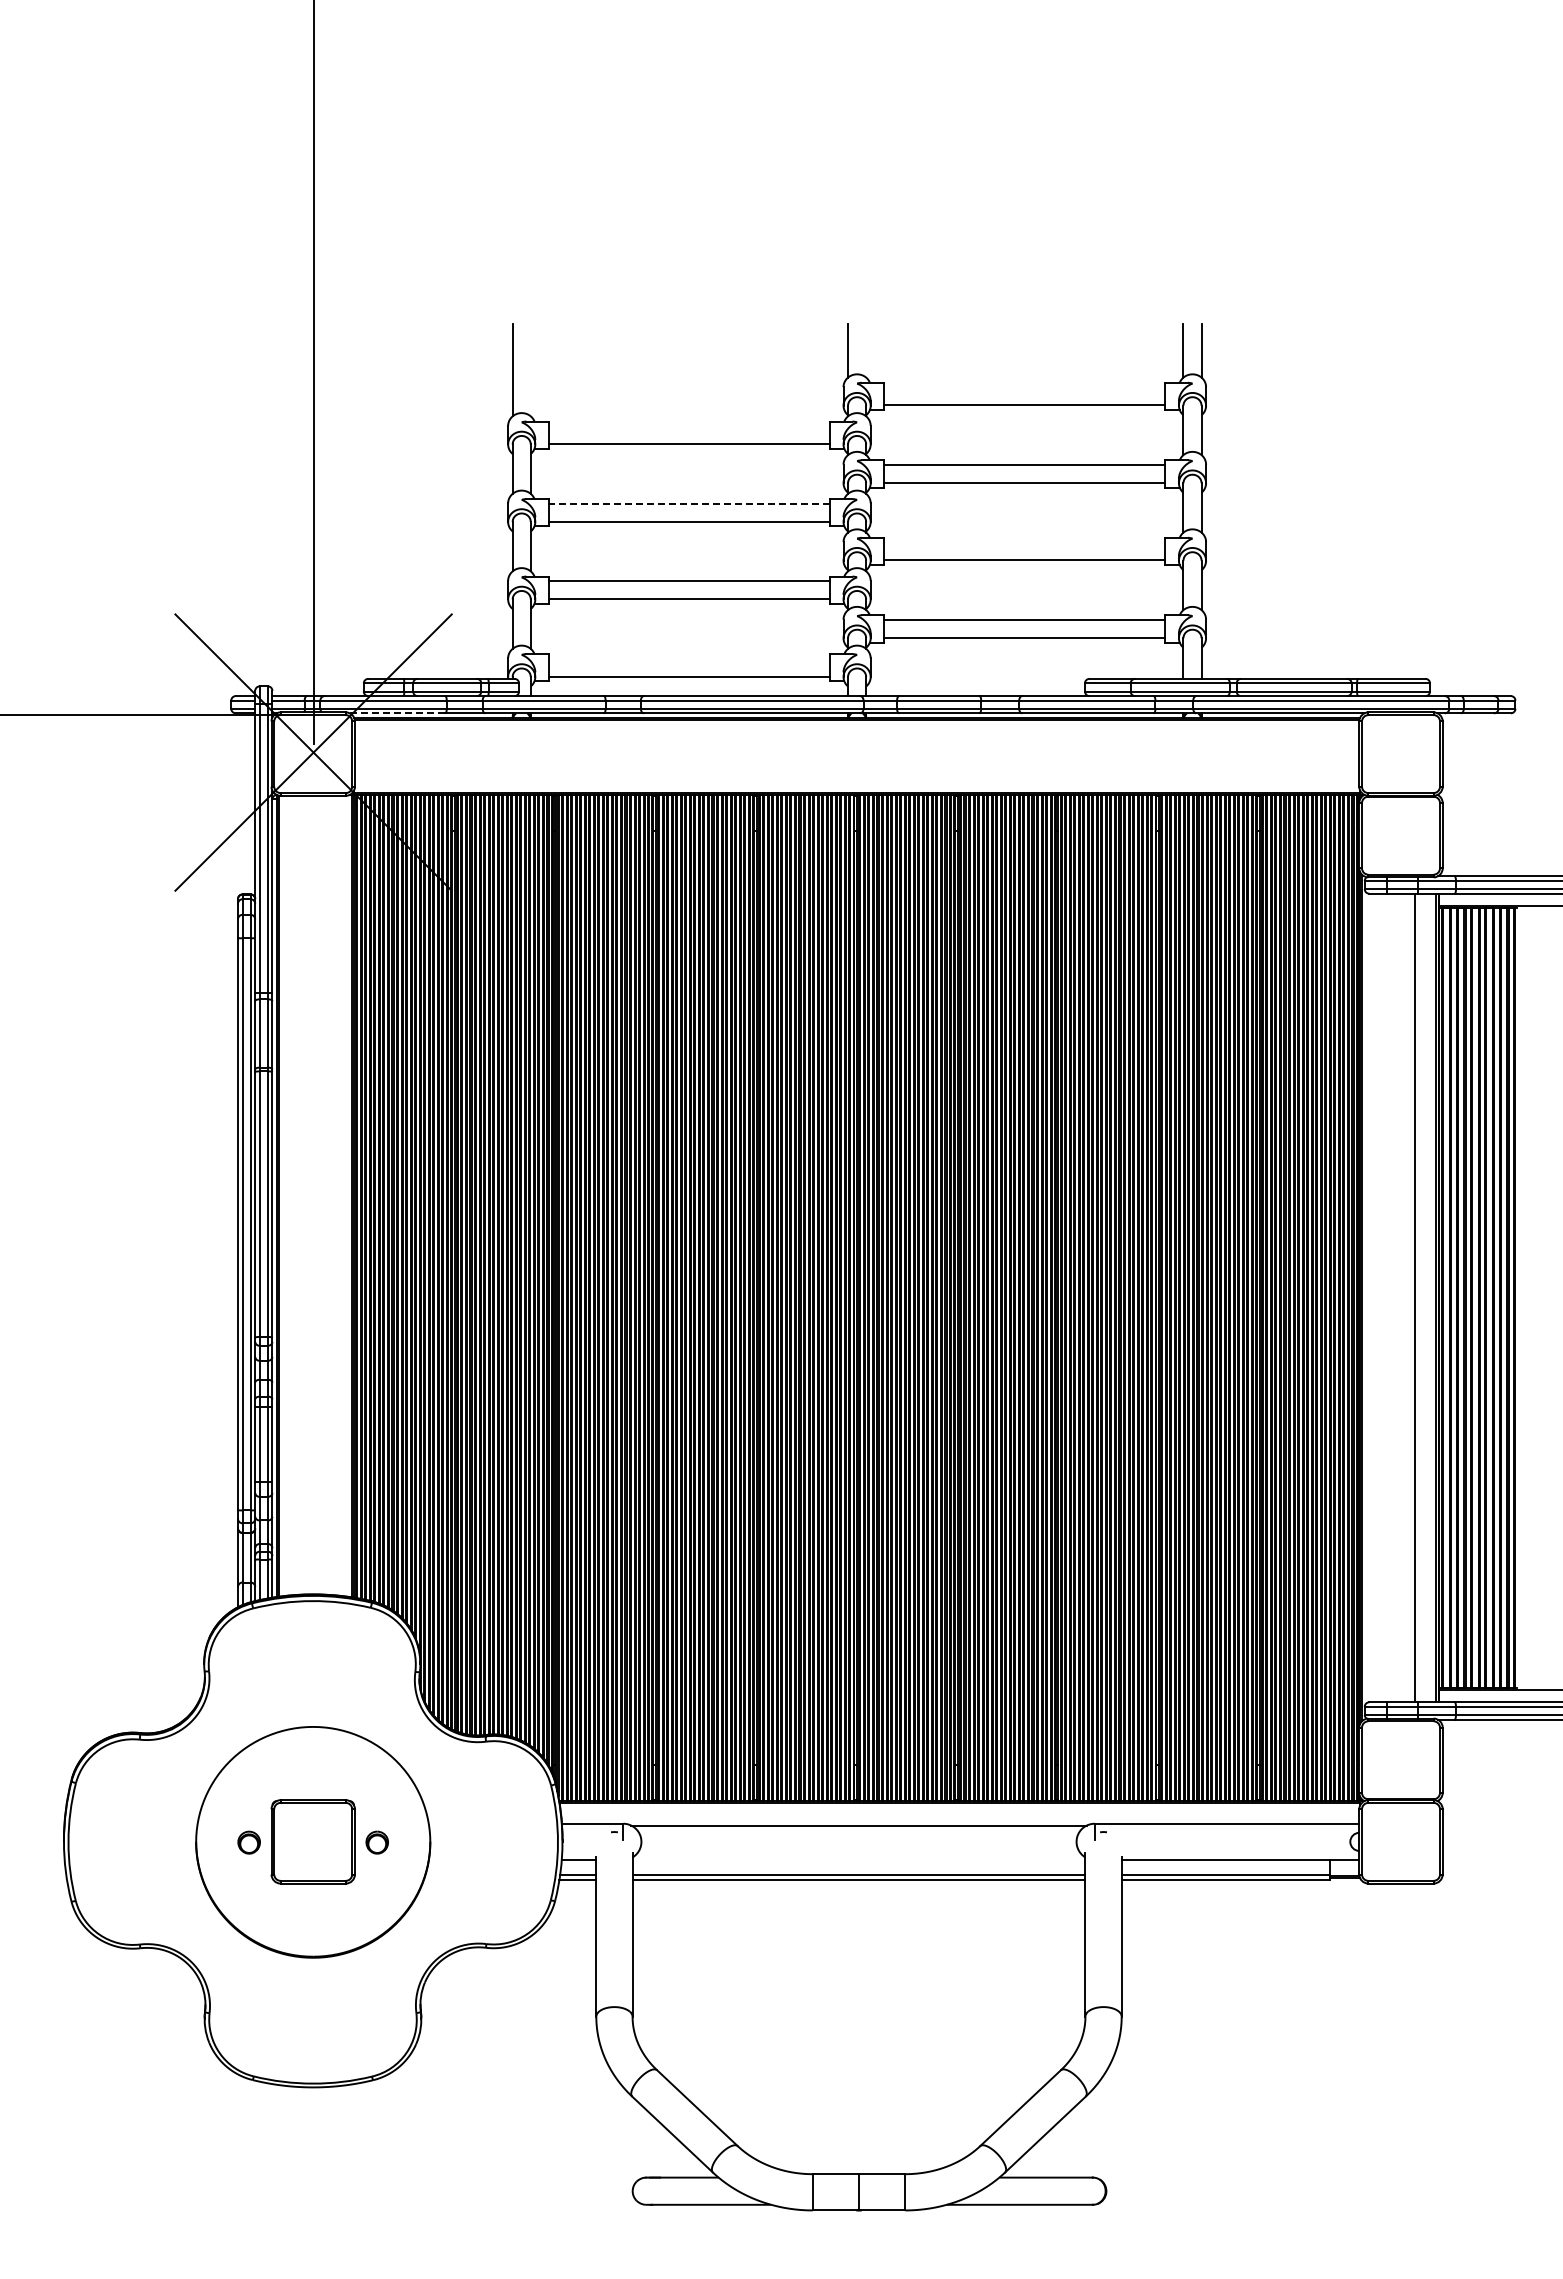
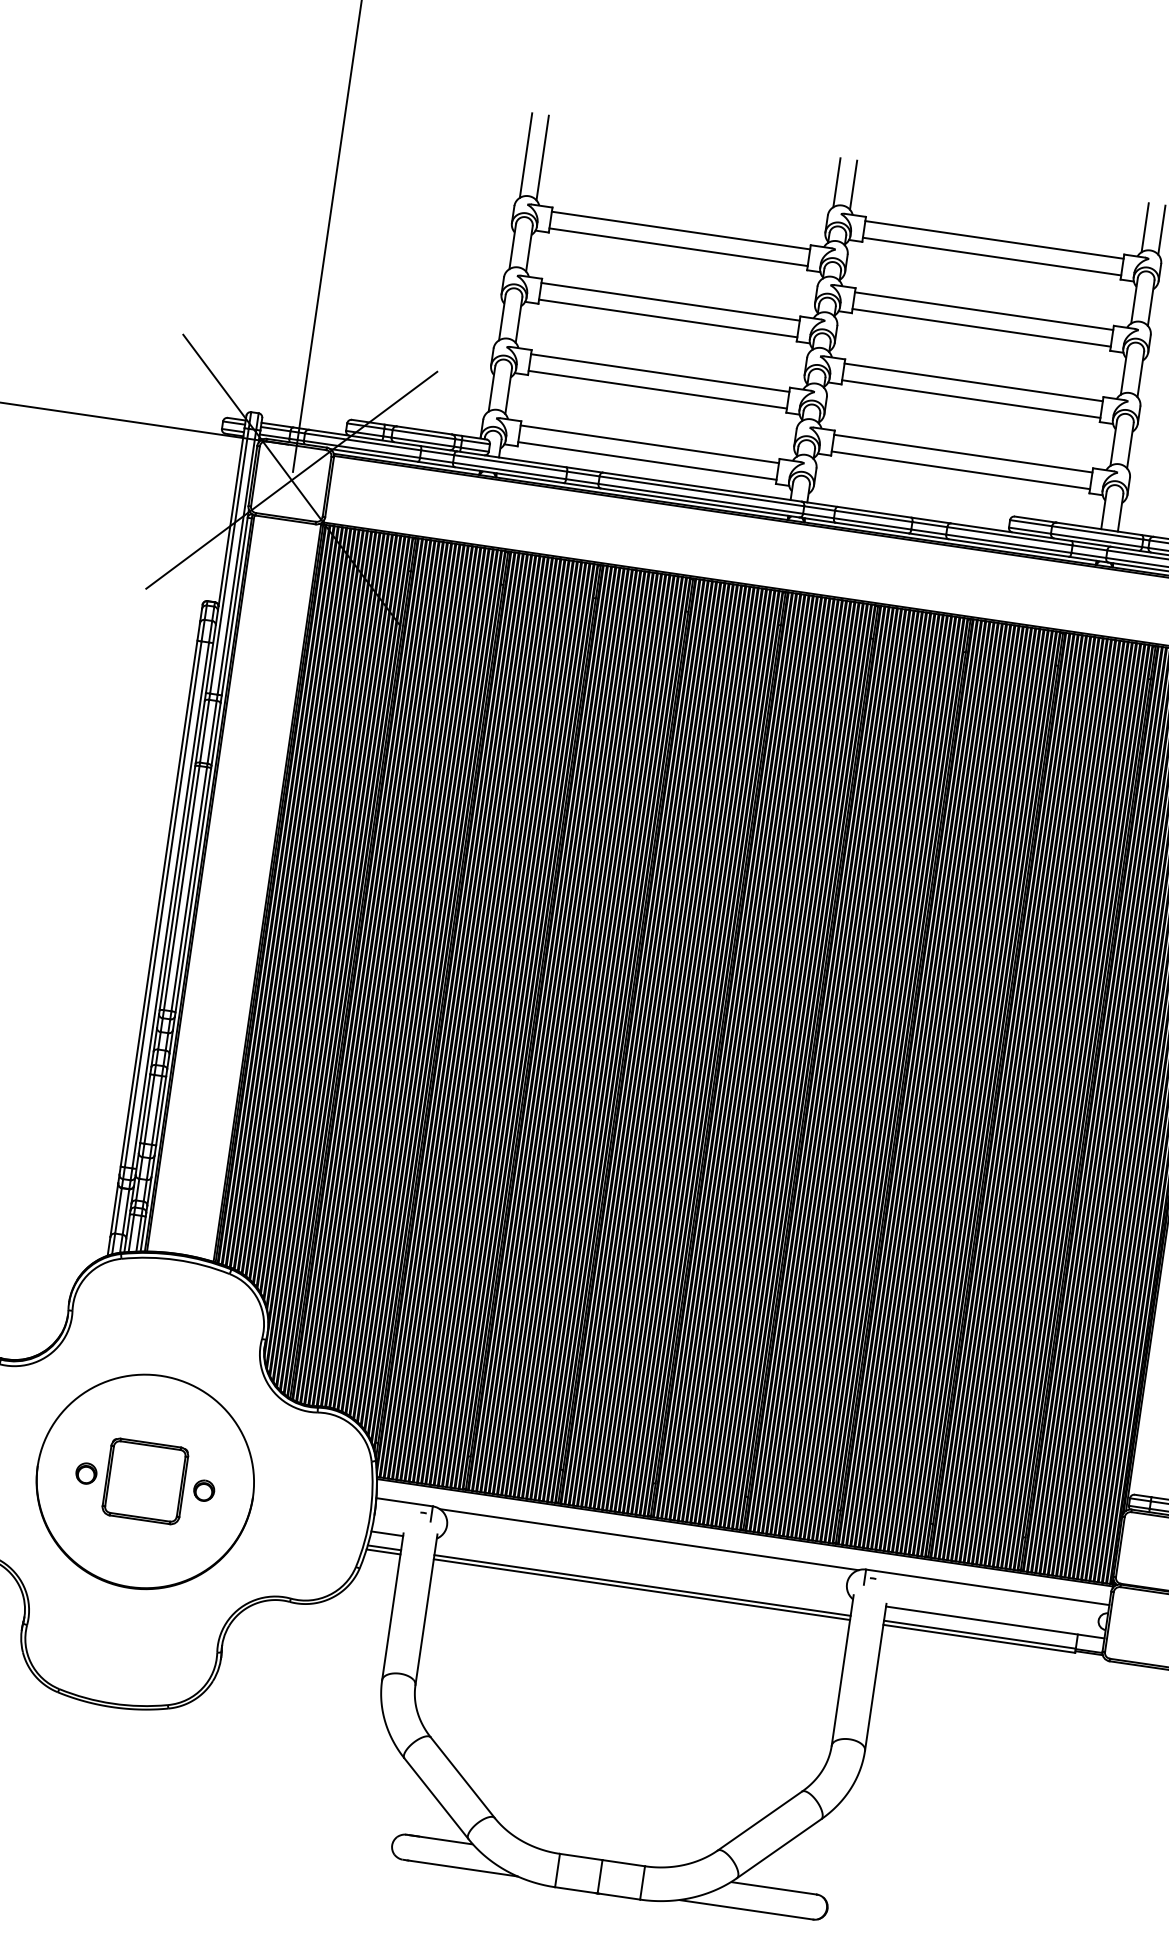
line: (866, 350) -> (853, 184), added
line: (530, 370) -> (542, 158), added
line: (1024, 387) -> (994, 240), added
line: (688, 426) -> (680, 230), added
line: (689, 503) -> (670, 301), dashed -> solid
line: (1024, 542) -> (973, 382), added
line: (688, 658) -> (649, 444), added
line: (397, 713) -> (374, 455), dashed -> solid

